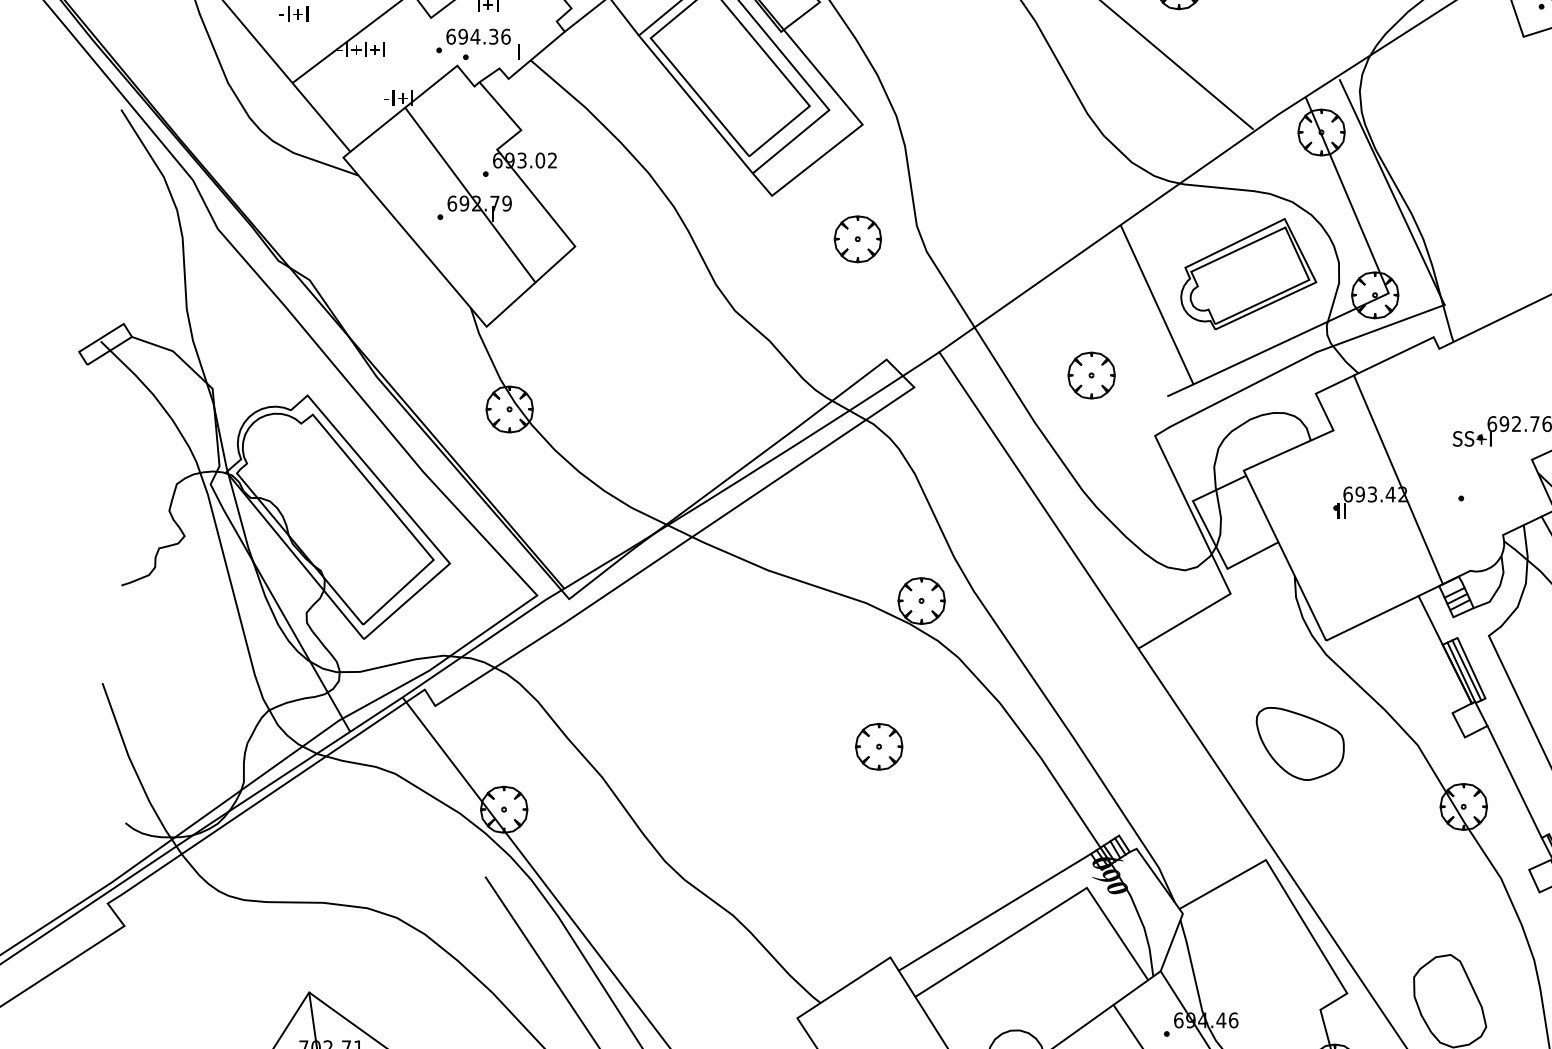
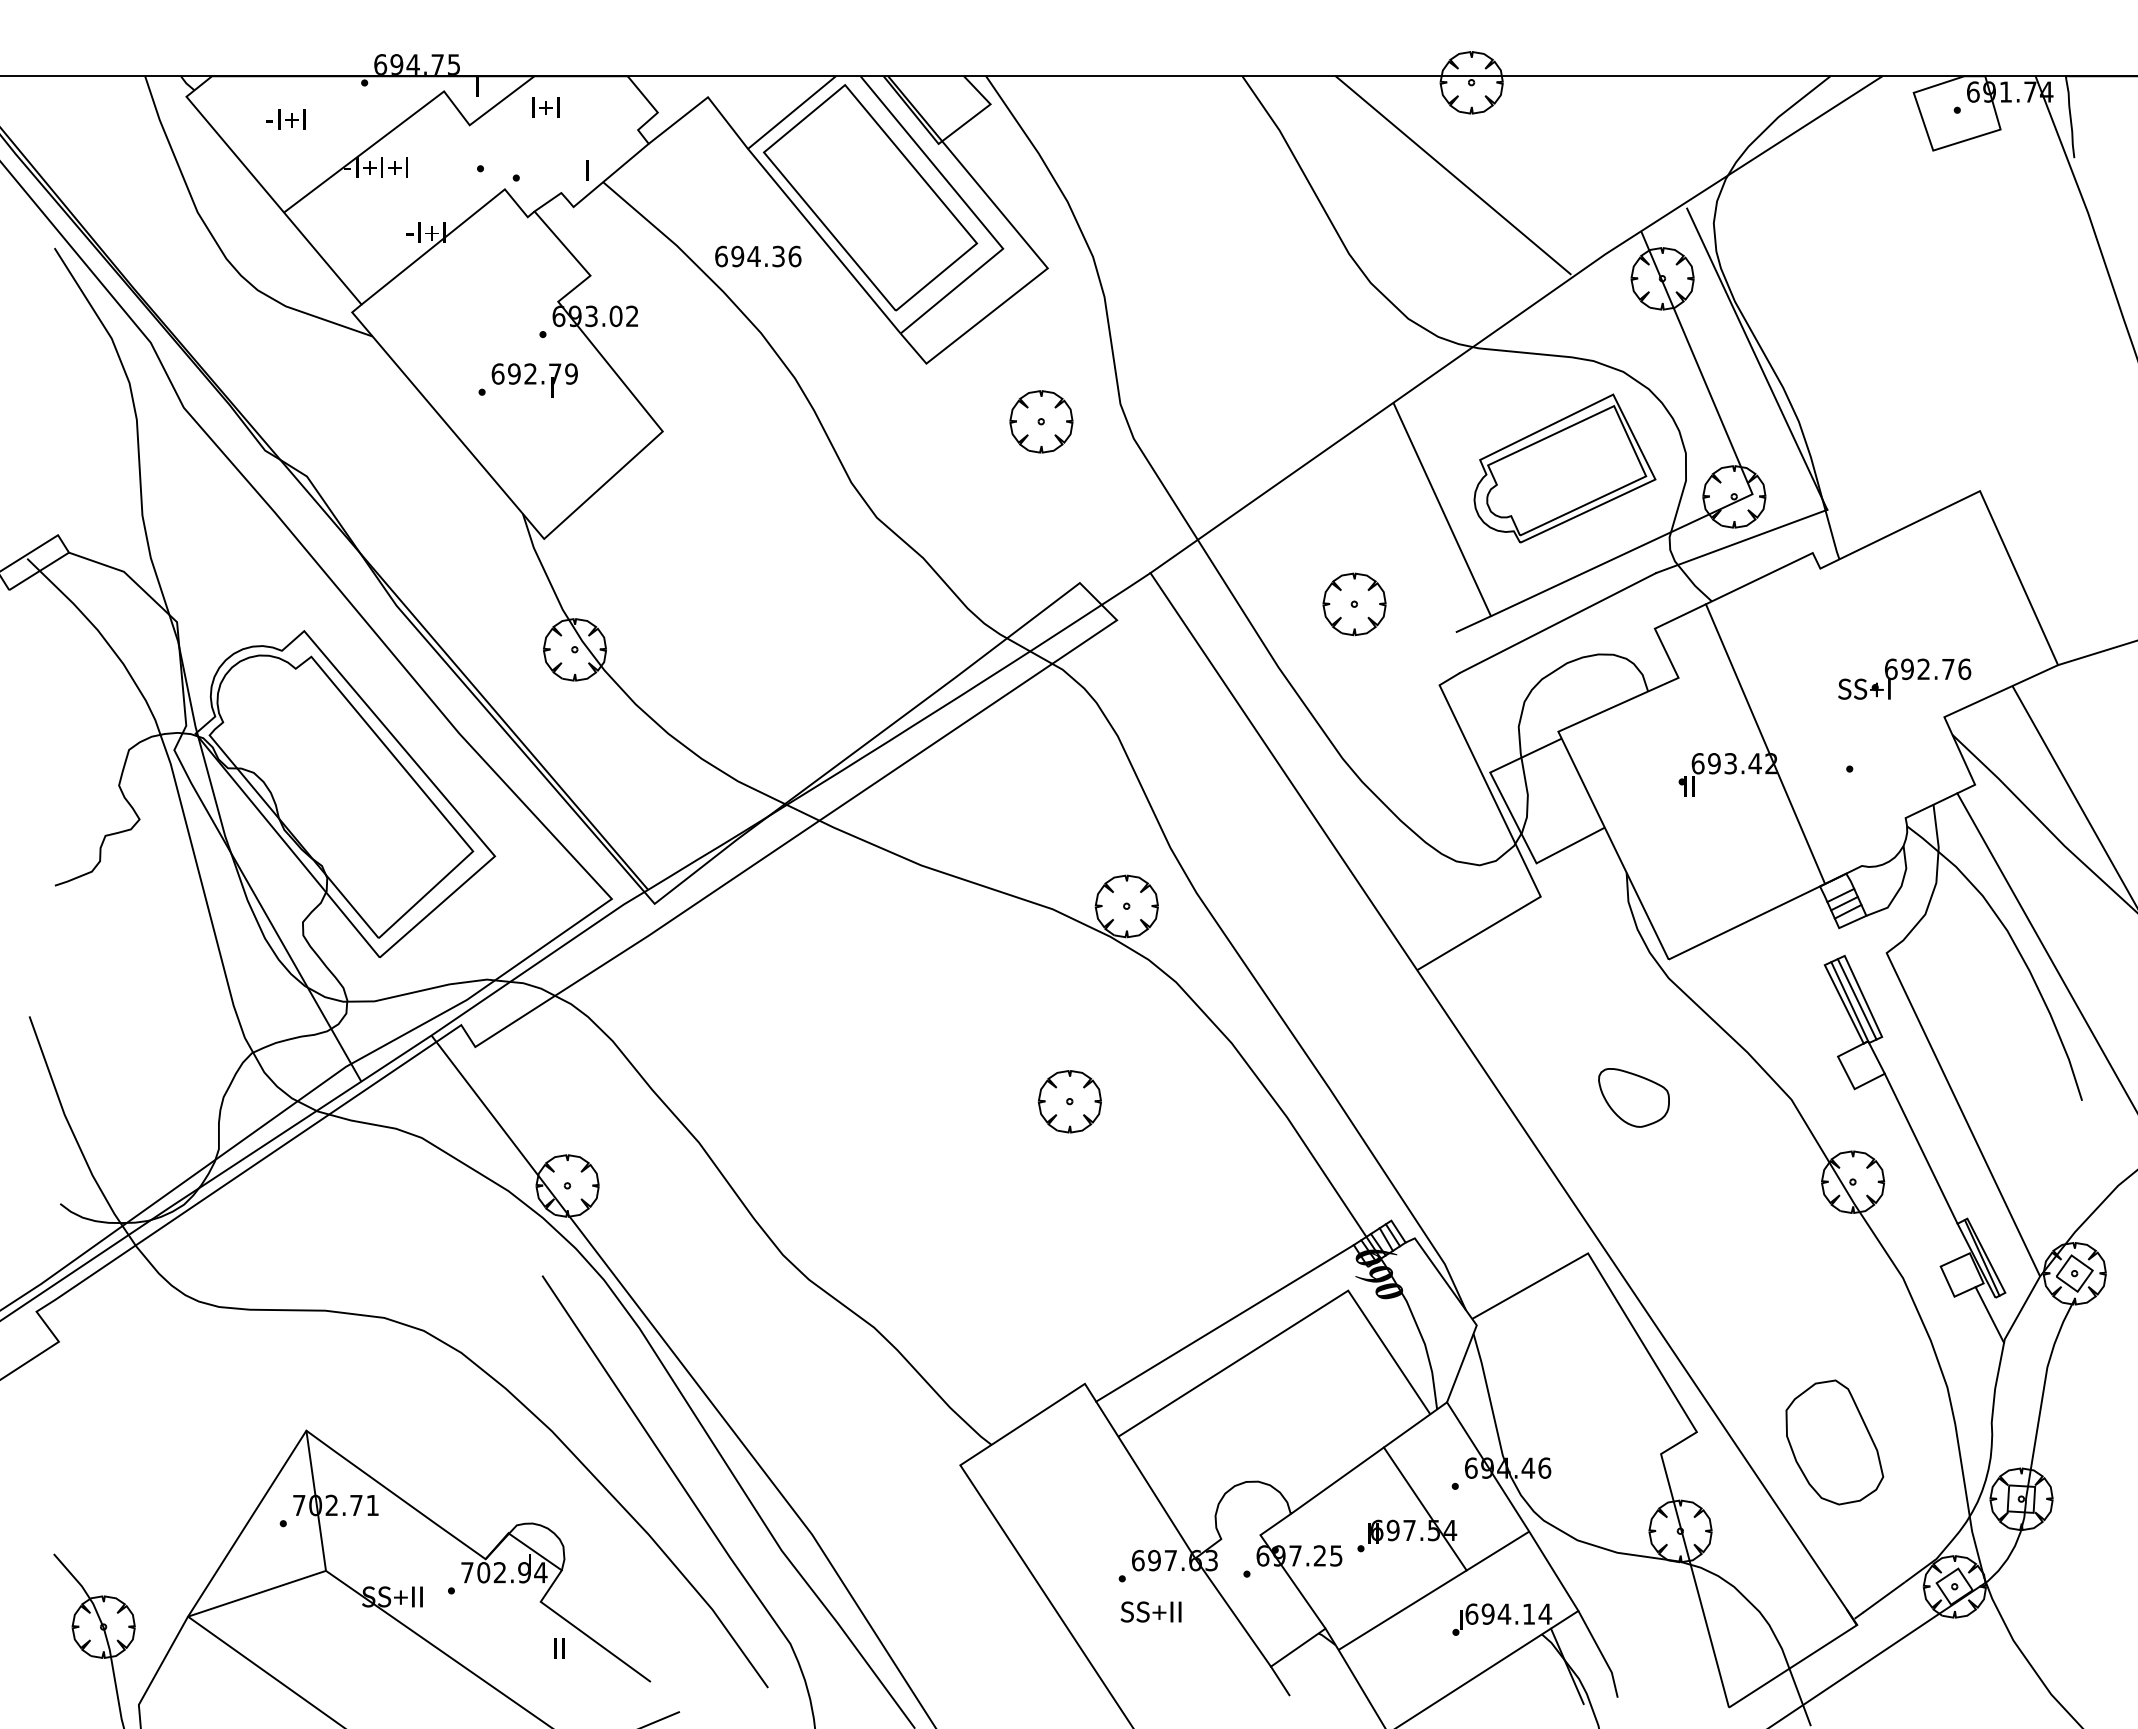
text: (478, 36) -> (758, 256), moved
line: (469, 195) -> (521, 362), removed
line: (1444, 649) -> (1827, 971), removed
part: (1299, 743) -> (1633, 1097), size x0.6

